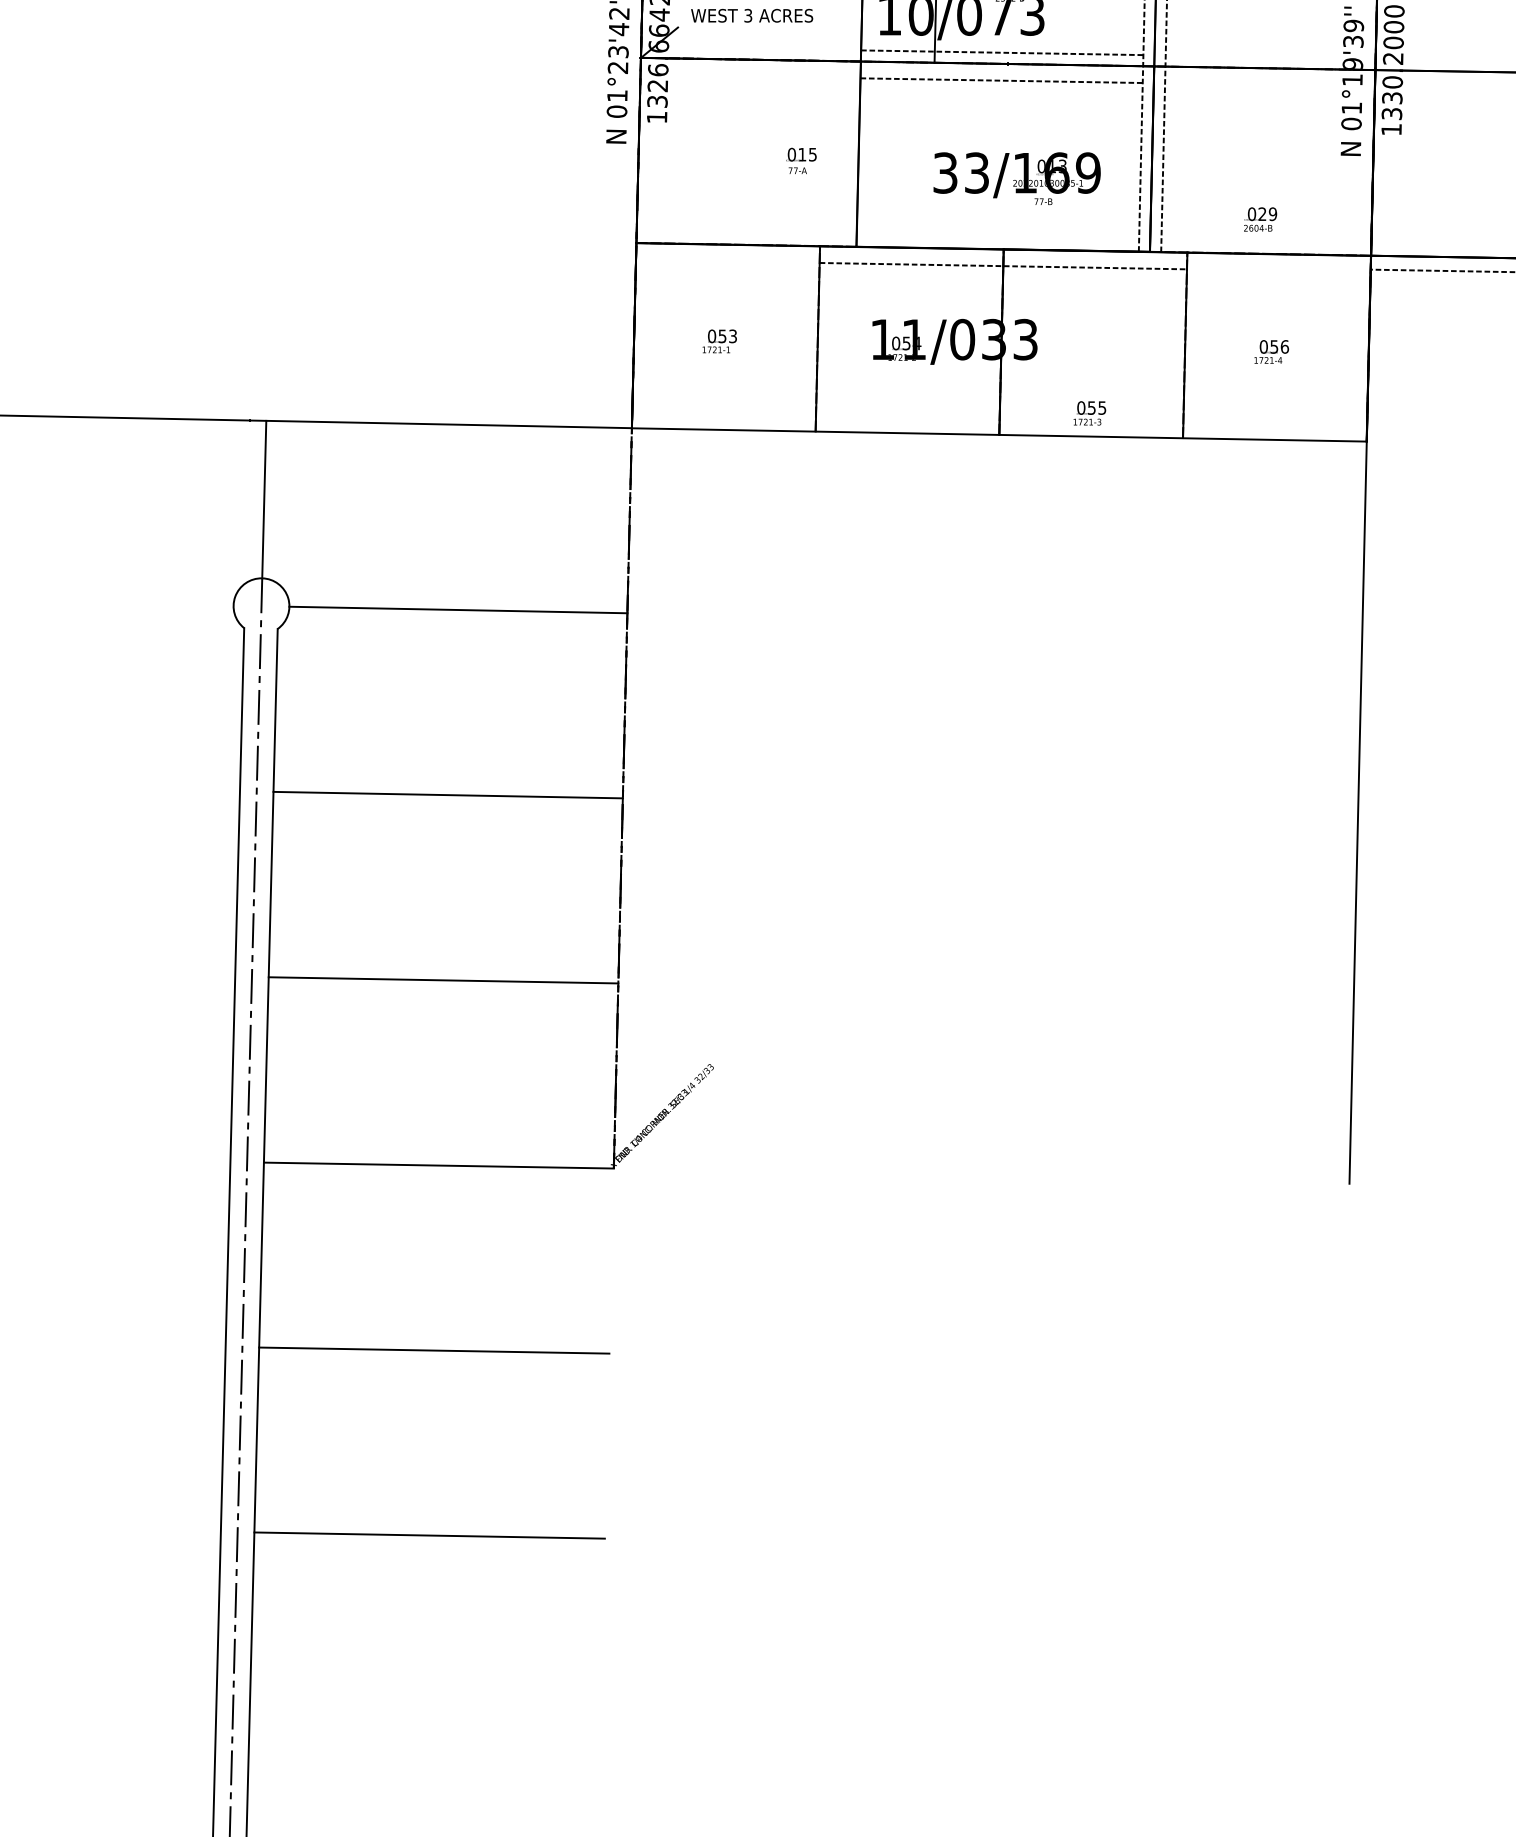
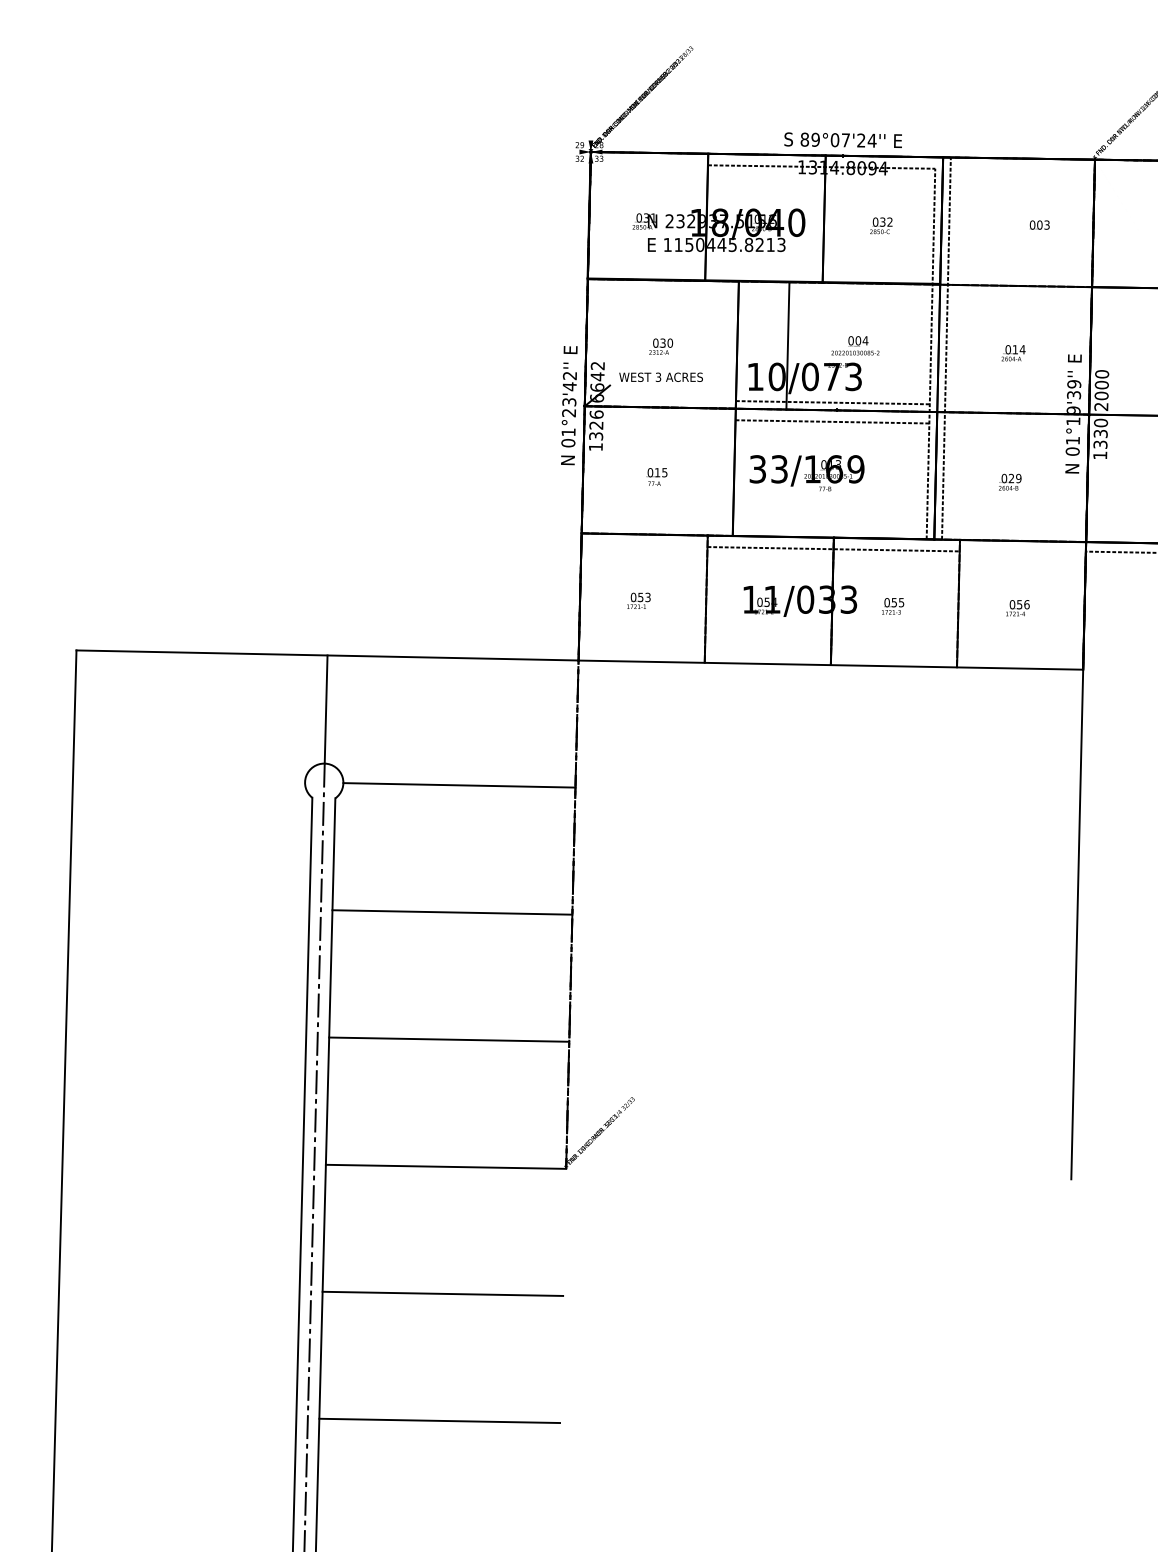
text: (800, 160) -> (656, 476), moved
text: (1016, 179) -> (806, 473), moved
text: (1260, 218) -> (1010, 481), moved
text: (1090, 413) -> (893, 606), moved

